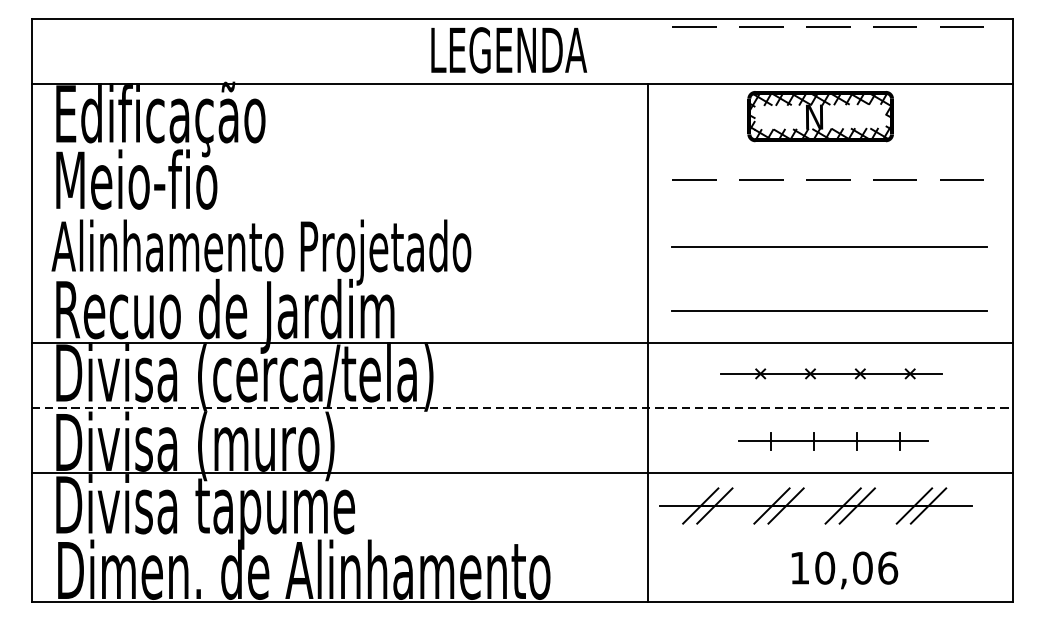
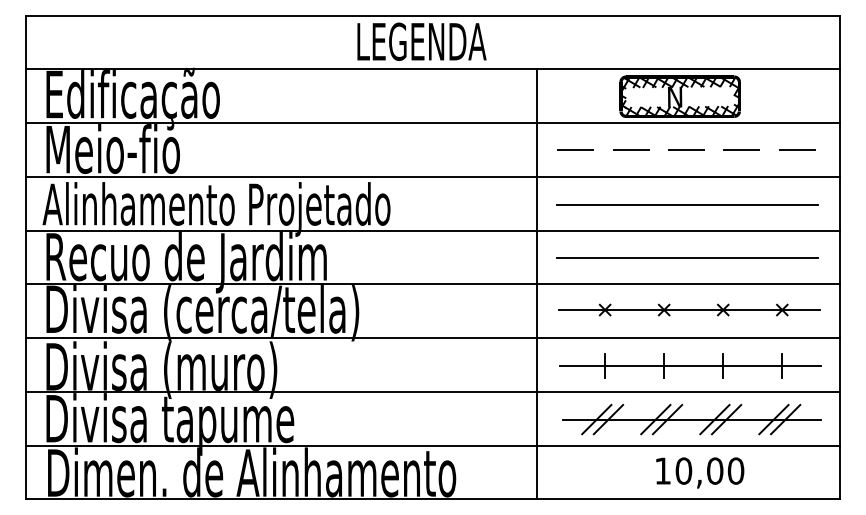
line: (828, 27) -> (686, 22), removed
line: (521, 148) -> (432, 123), added
line: (521, 212) -> (432, 176), added
line: (521, 277) -> (432, 230), added
part: (831, 373) -> (689, 309), size x1.43
line: (523, 408) -> (433, 338), dashed -> solid
part: (833, 440) -> (690, 365), size x1.67
part: (815, 505) -> (691, 419), moved
line: (521, 537) -> (432, 445), added
text: (887, 567) -> (735, 470), 10,06 -> 10,00

